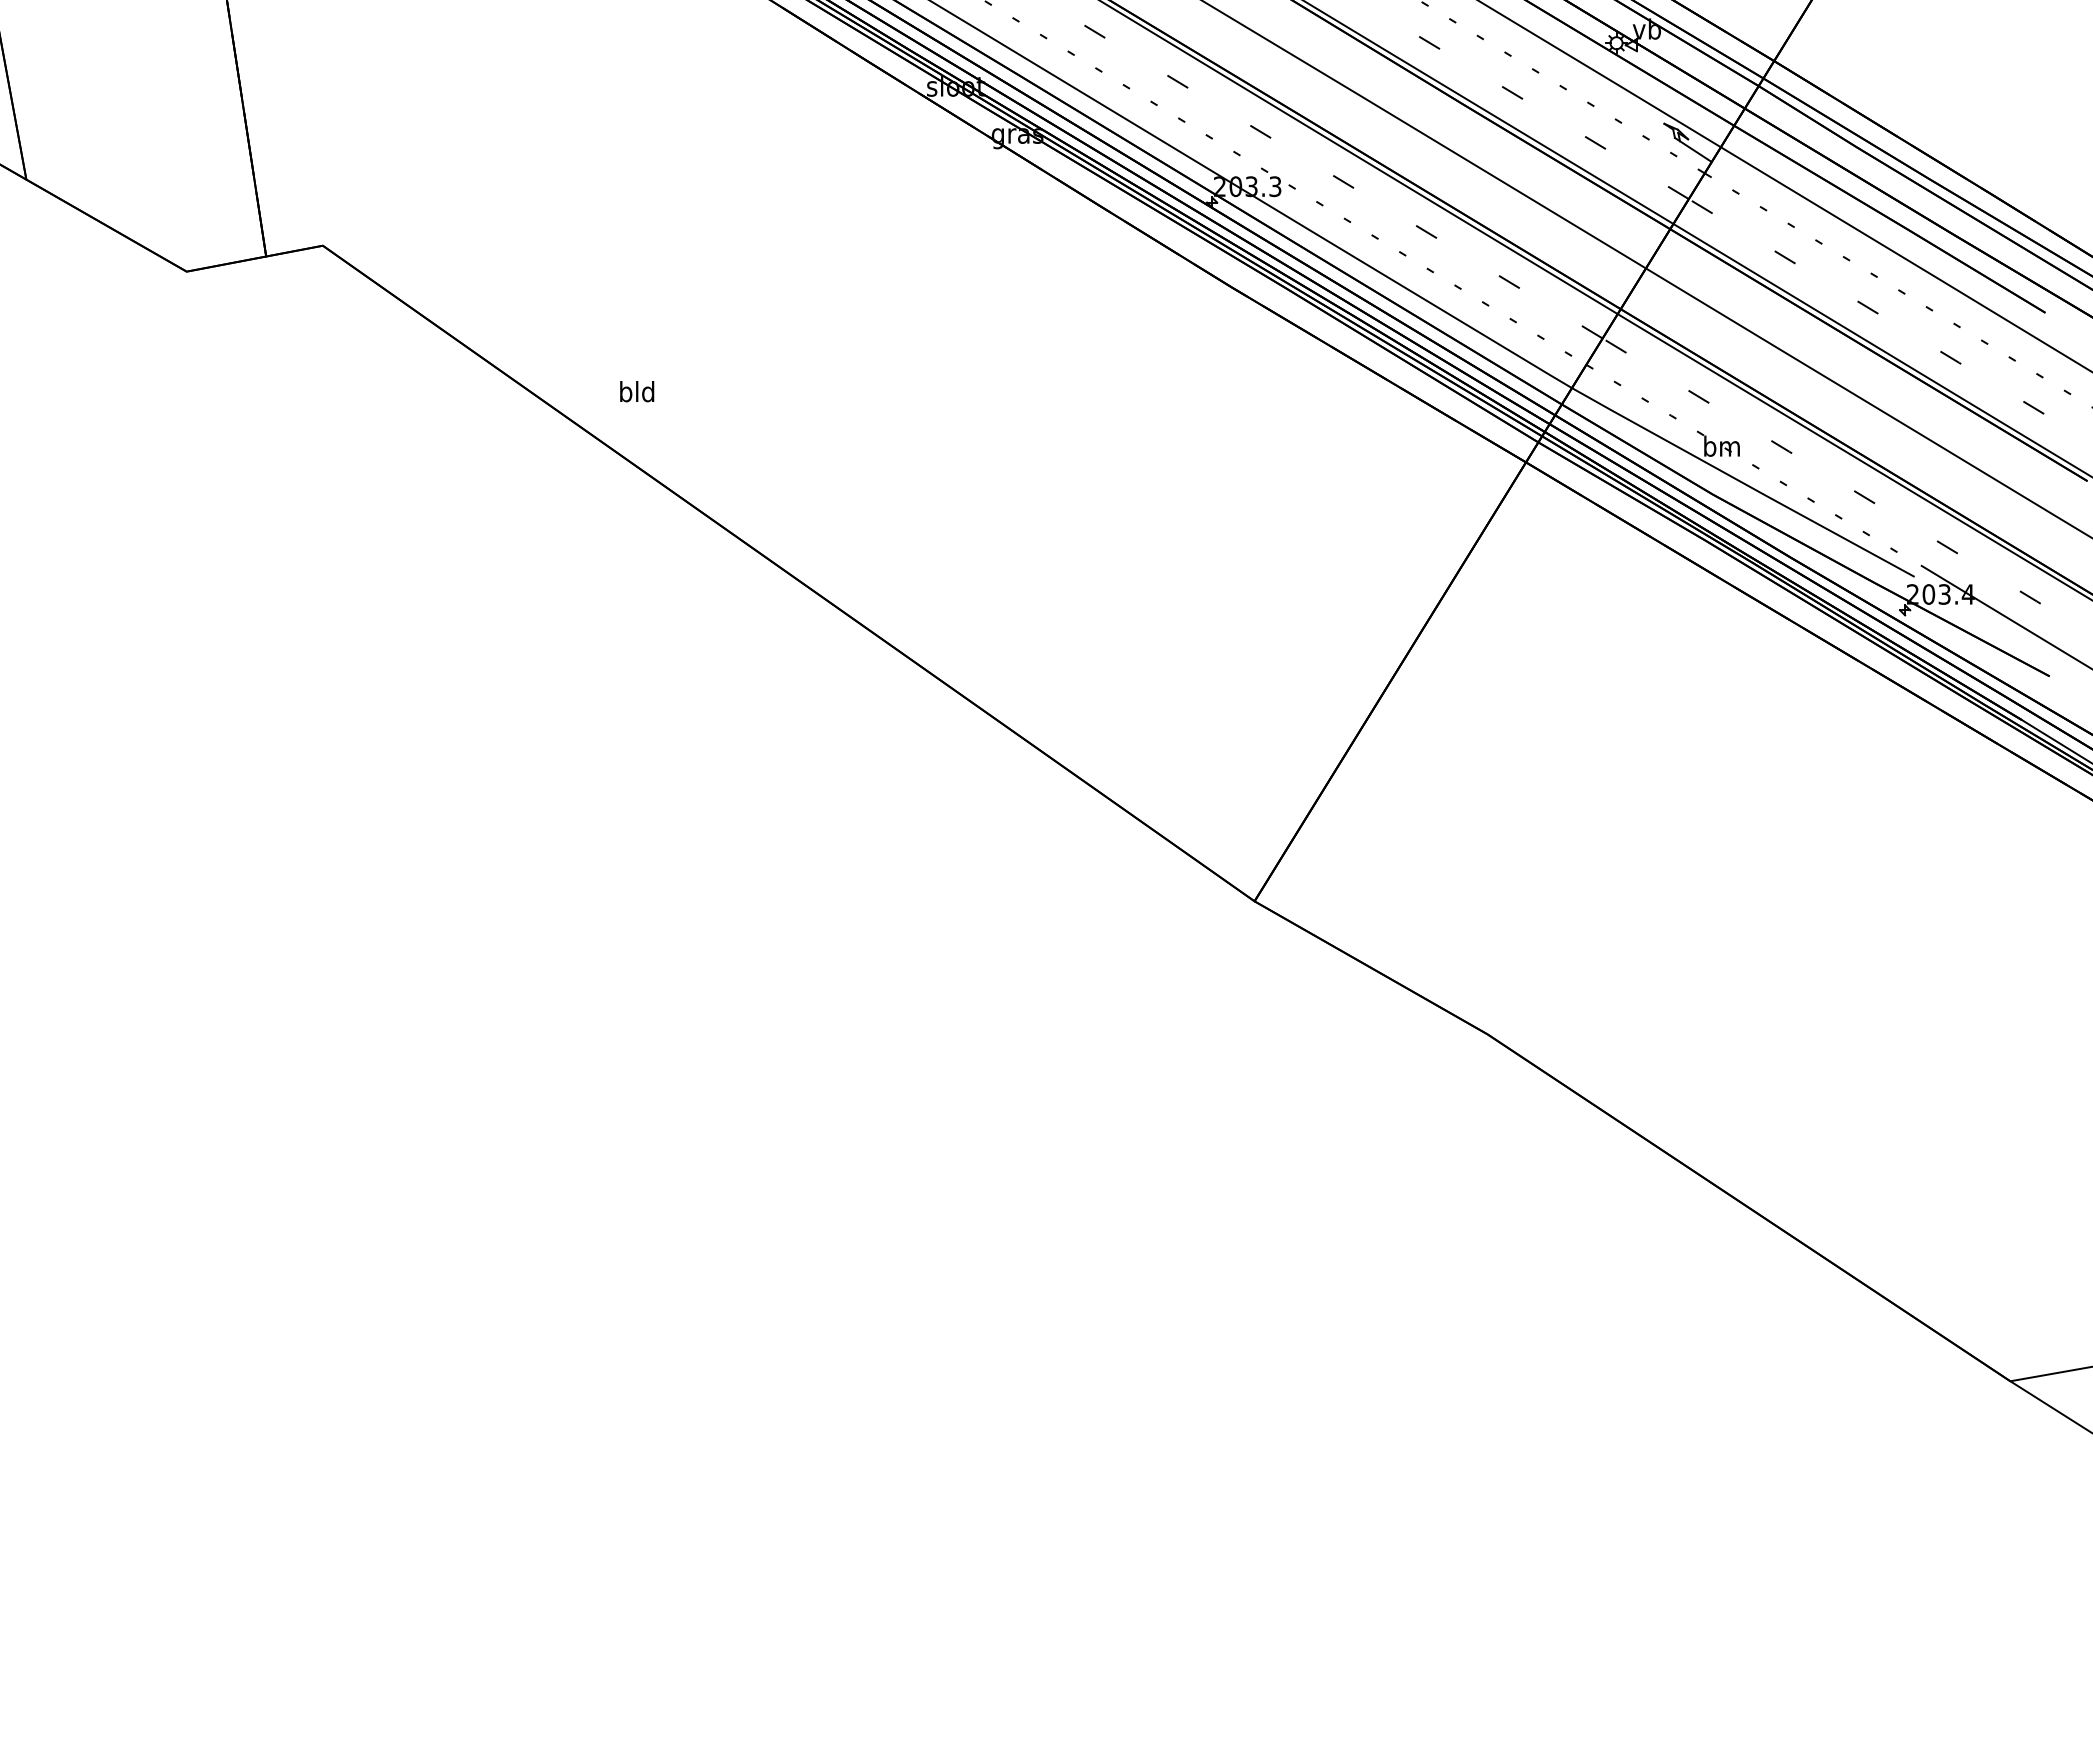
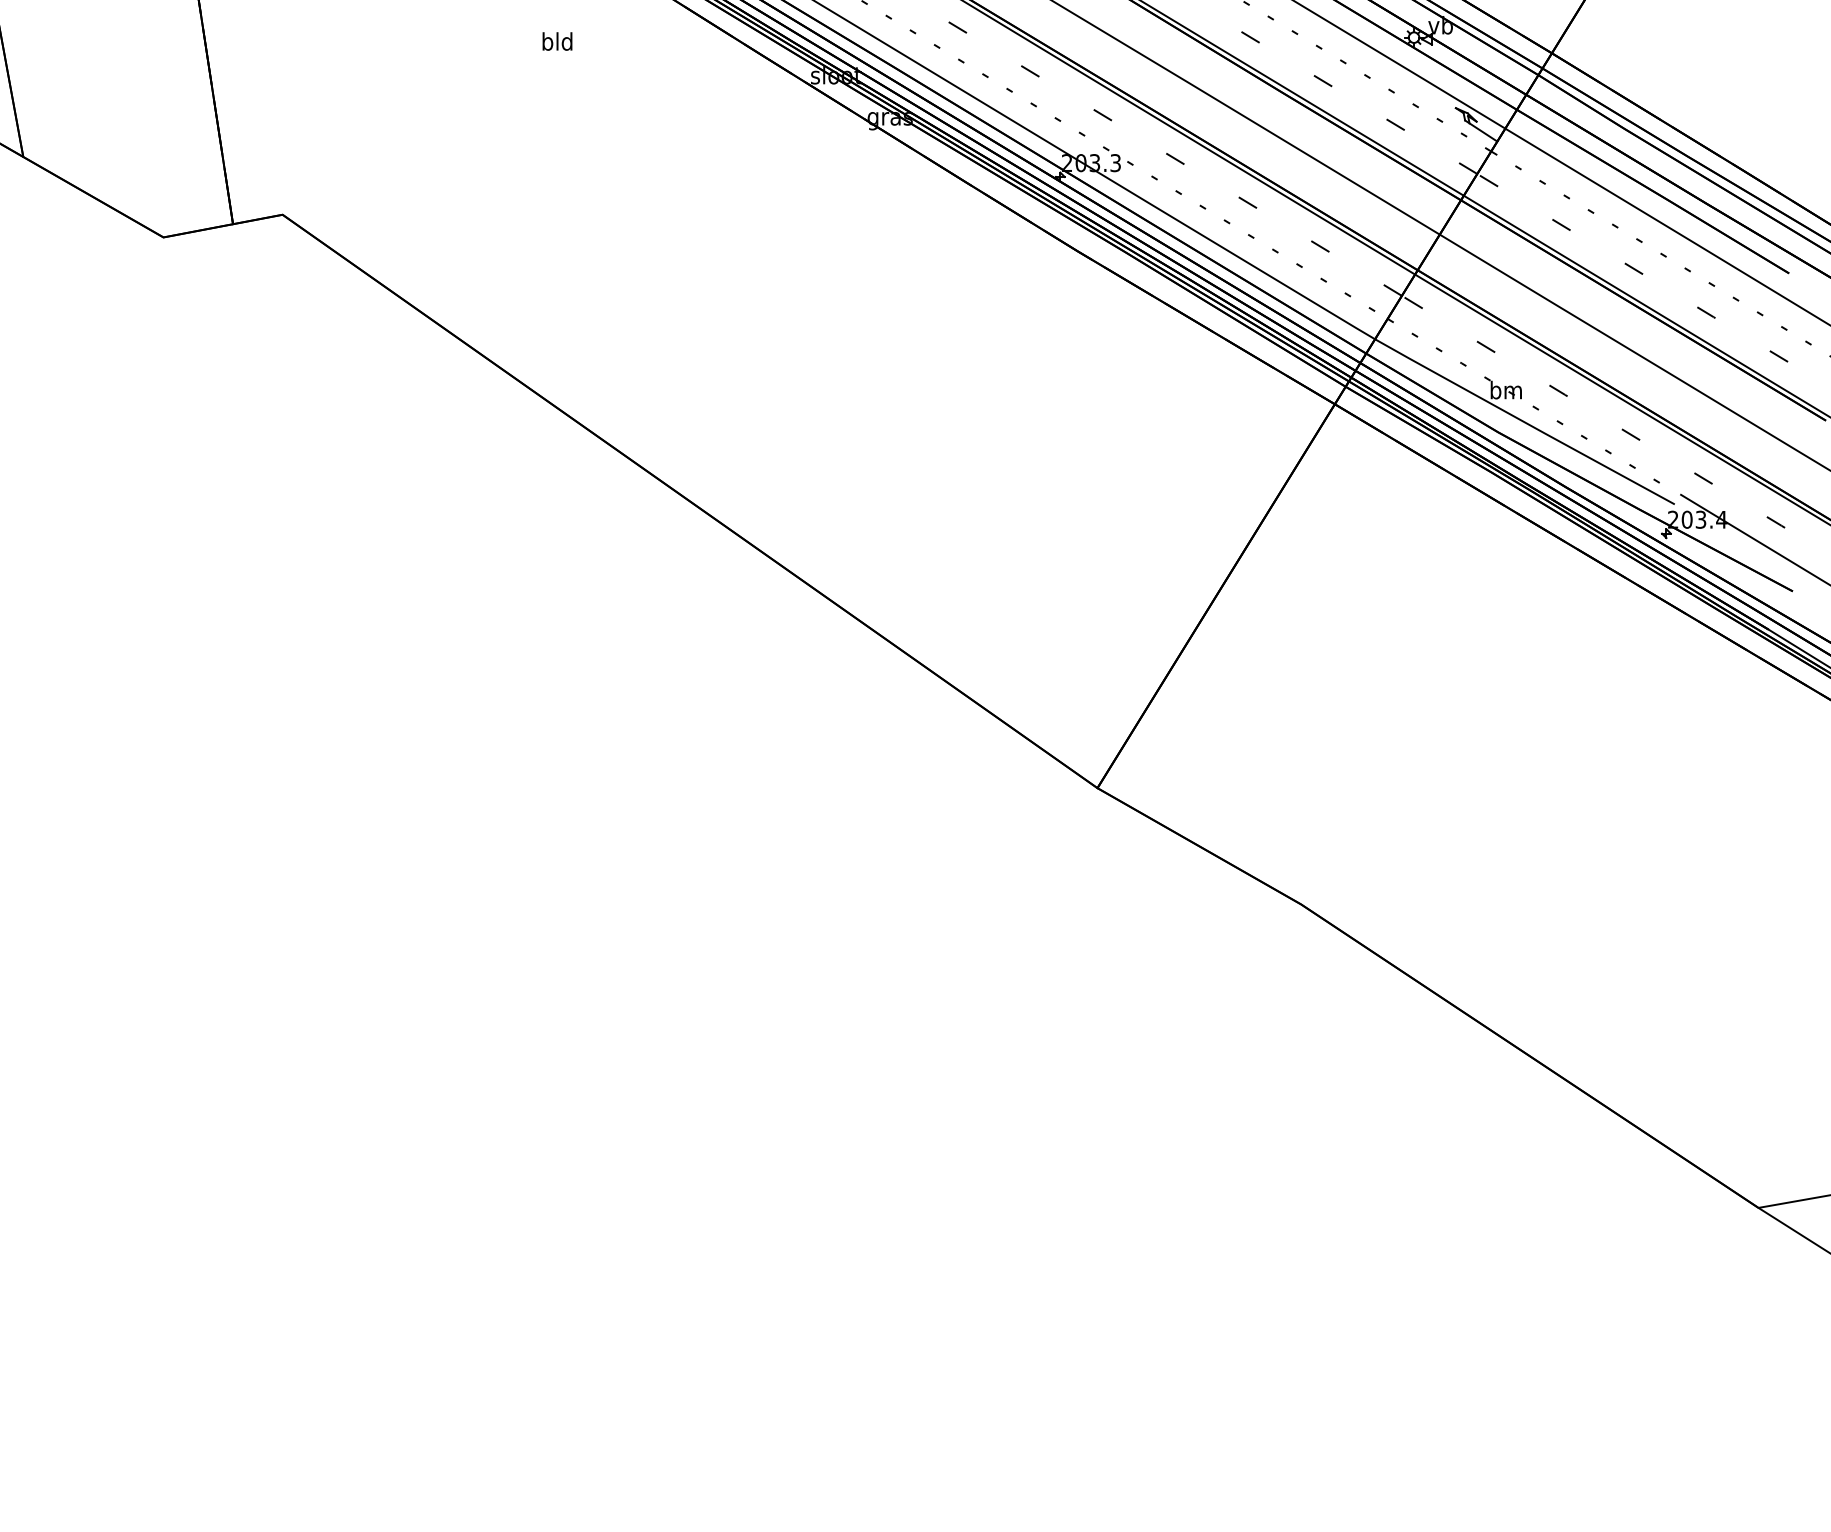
text: (637, 391) -> (557, 41), moved

